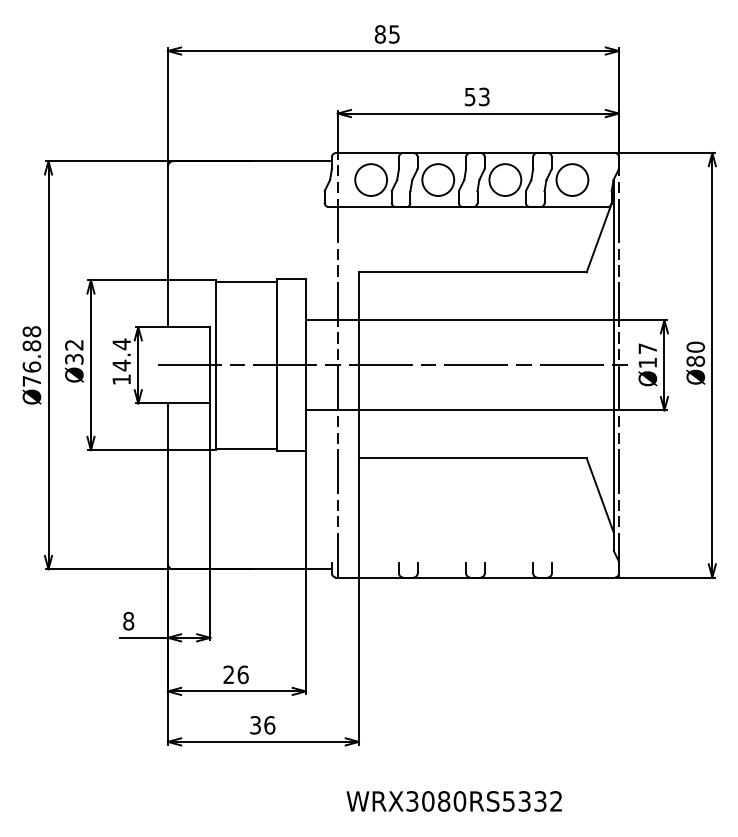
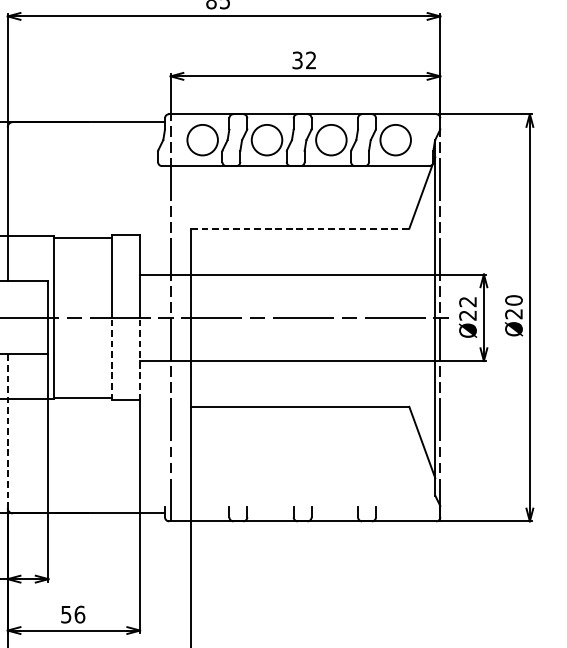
text: (477, 96) -> (304, 60), 53 -> 32
line: (472, 272) -> (299, 228), solid -> dashed
text: (647, 355) -> (467, 308), Ø17 -> Ø22
text: (695, 360) -> (513, 313), Ø80 -> Ø20
line: (276, 408) -> (111, 359), solid -> dashed
line: (305, 408) -> (139, 359), solid -> dashed
line: (167, 484) -> (7, 432), solid -> dashed
text: (228, 674) -> (65, 614), 26 -> 56

